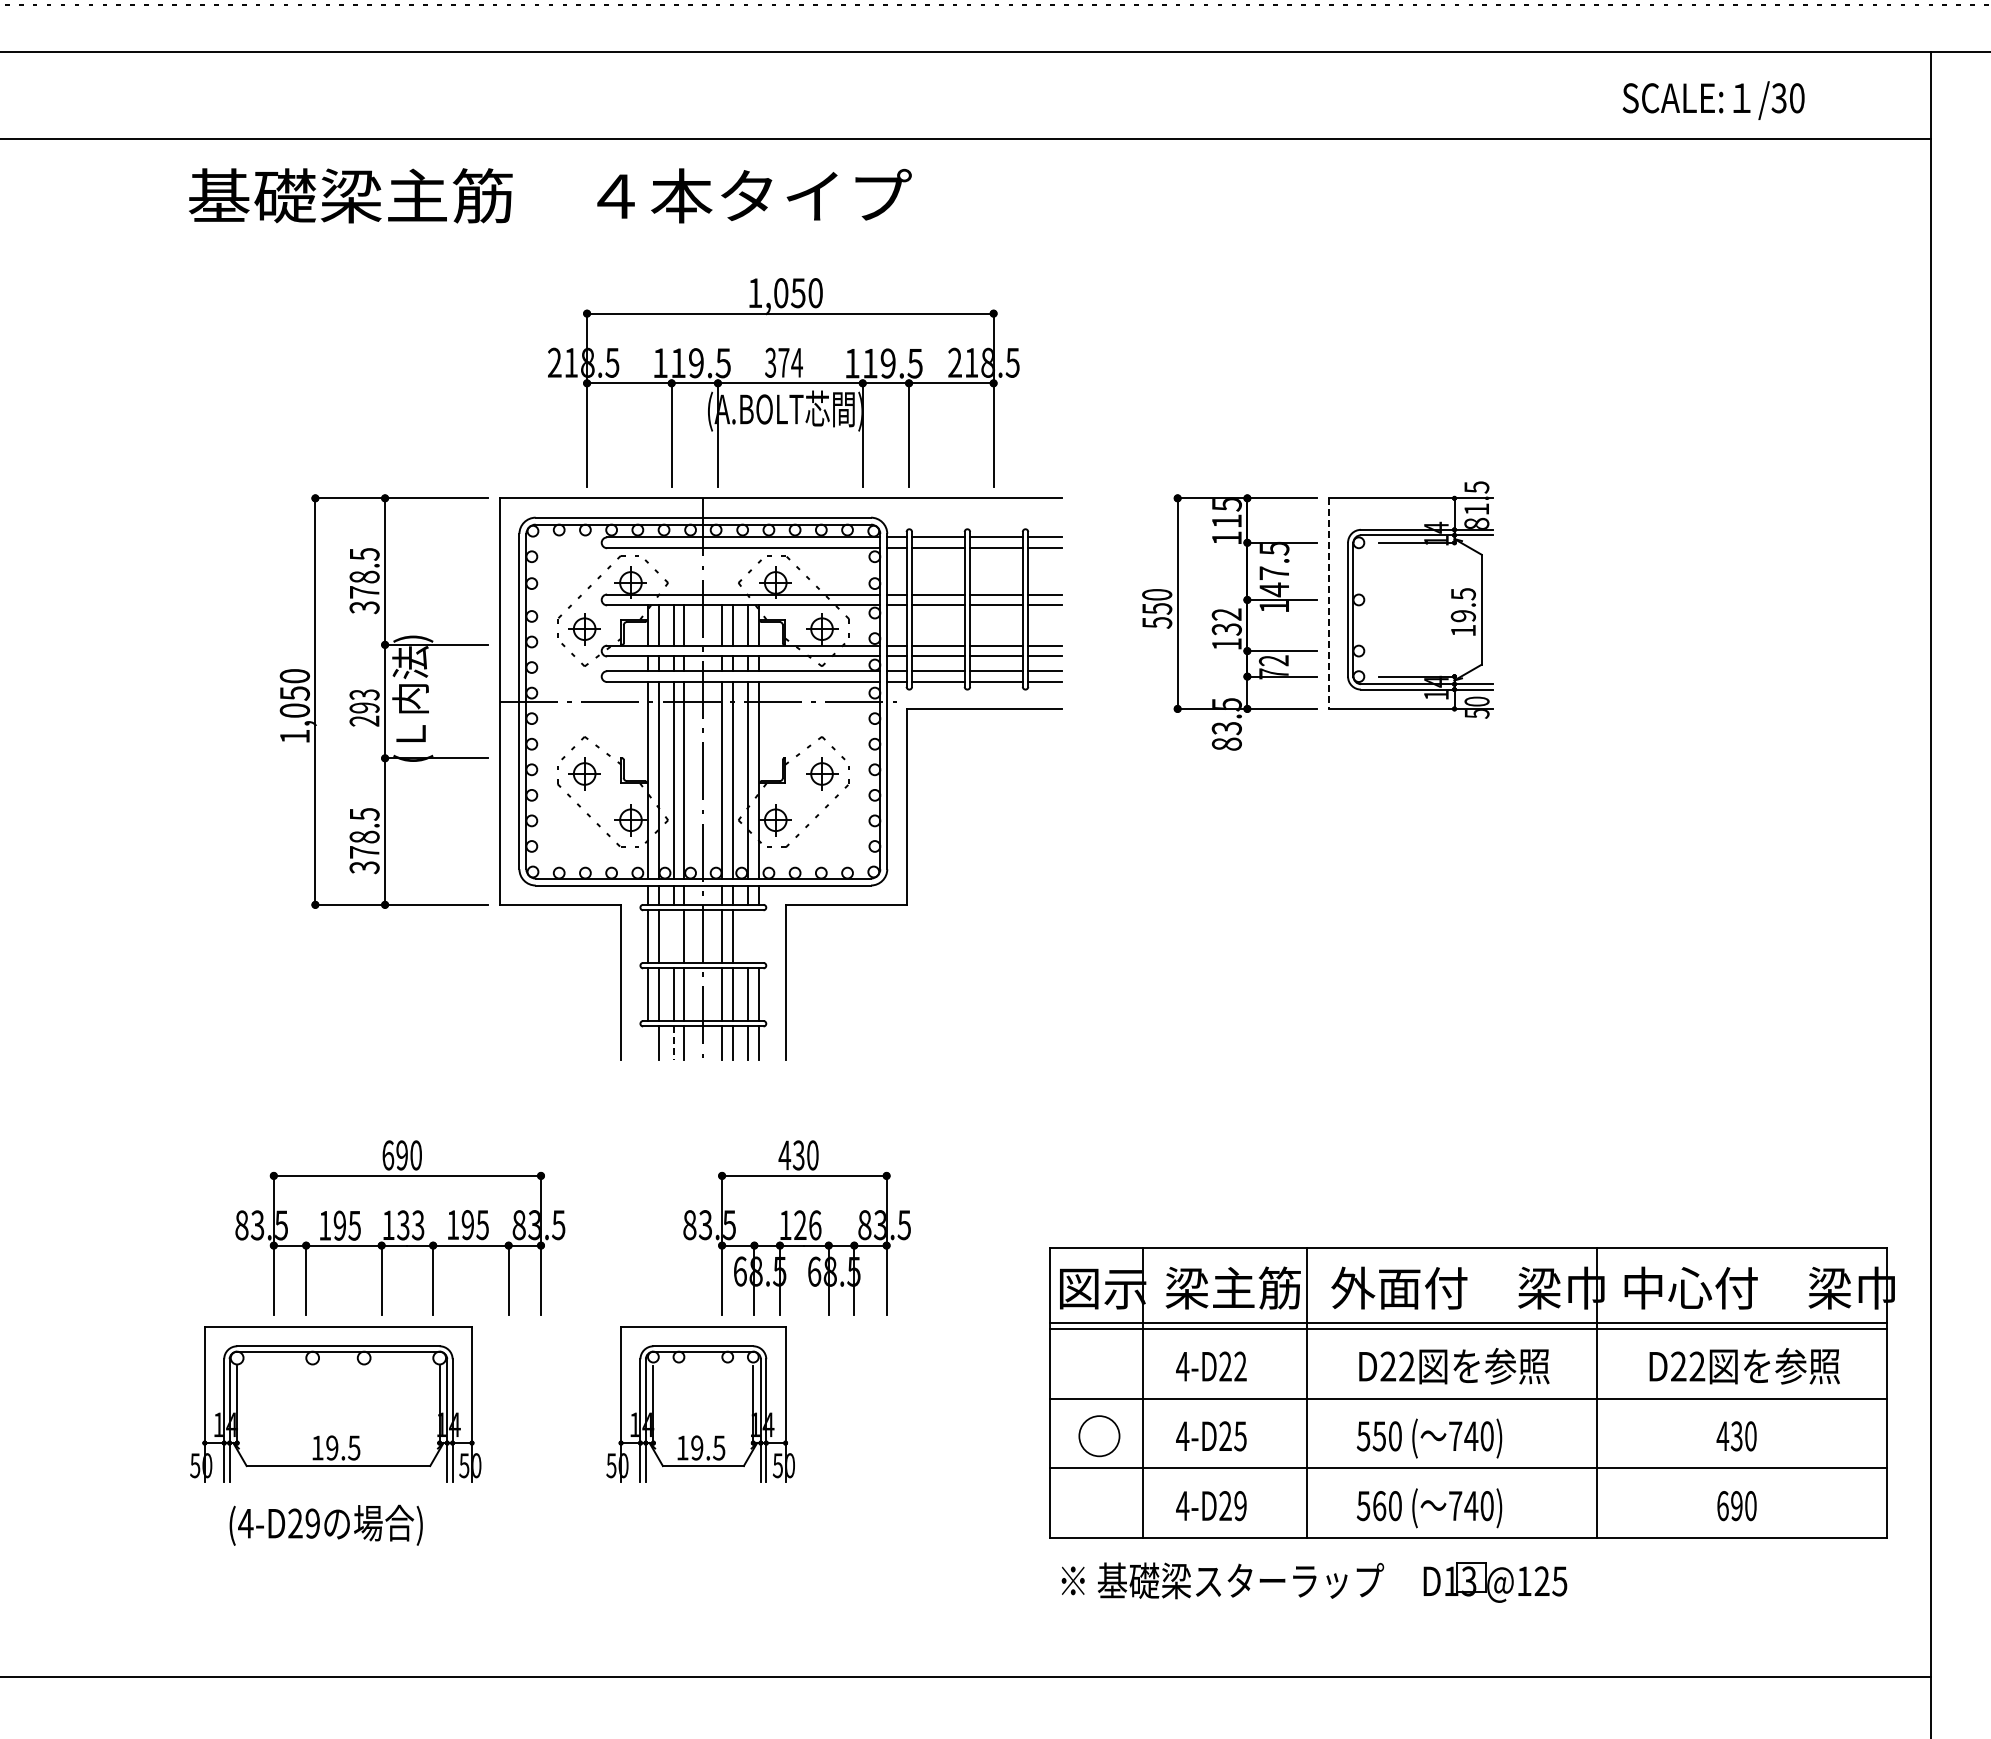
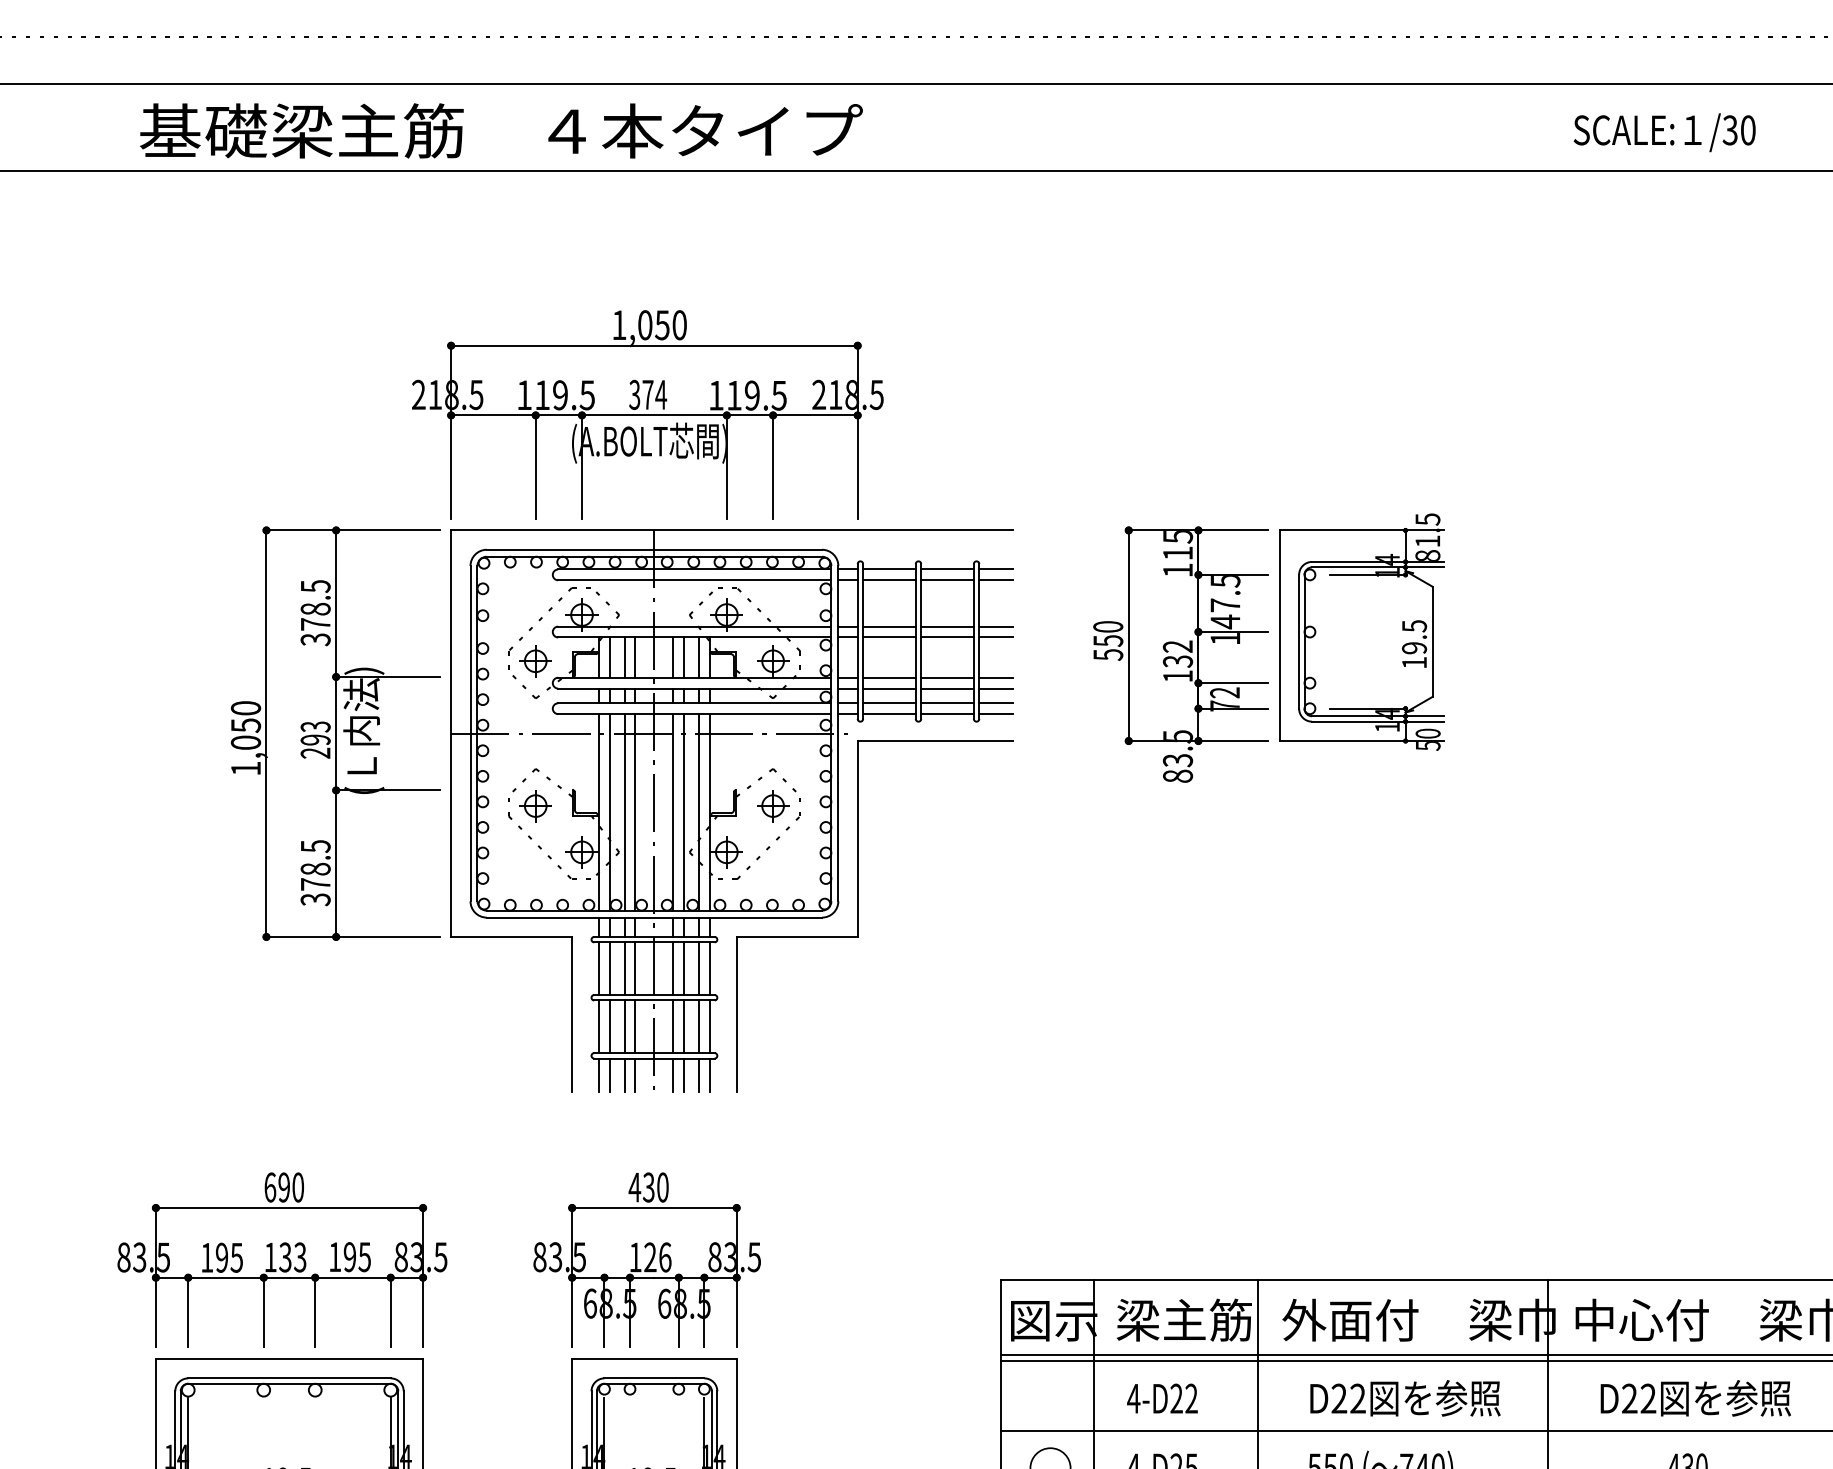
text: (550, 195) -> (501, 130), moved
part: (783, 382) -> (647, 414), moved
line: (1328, 604) -> (1279, 636), dashed -> solid
line: (673, 936) -> (624, 968), added
line: (747, 936) -> (698, 968), added
line: (758, 936) -> (709, 968), added
line: (647, 1042) -> (598, 1074), added
line: (673, 1043) -> (624, 1075), dashed -> solid
part: (400, 1227) -> (282, 1259), moved
part: (796, 1227) -> (646, 1259), moved

